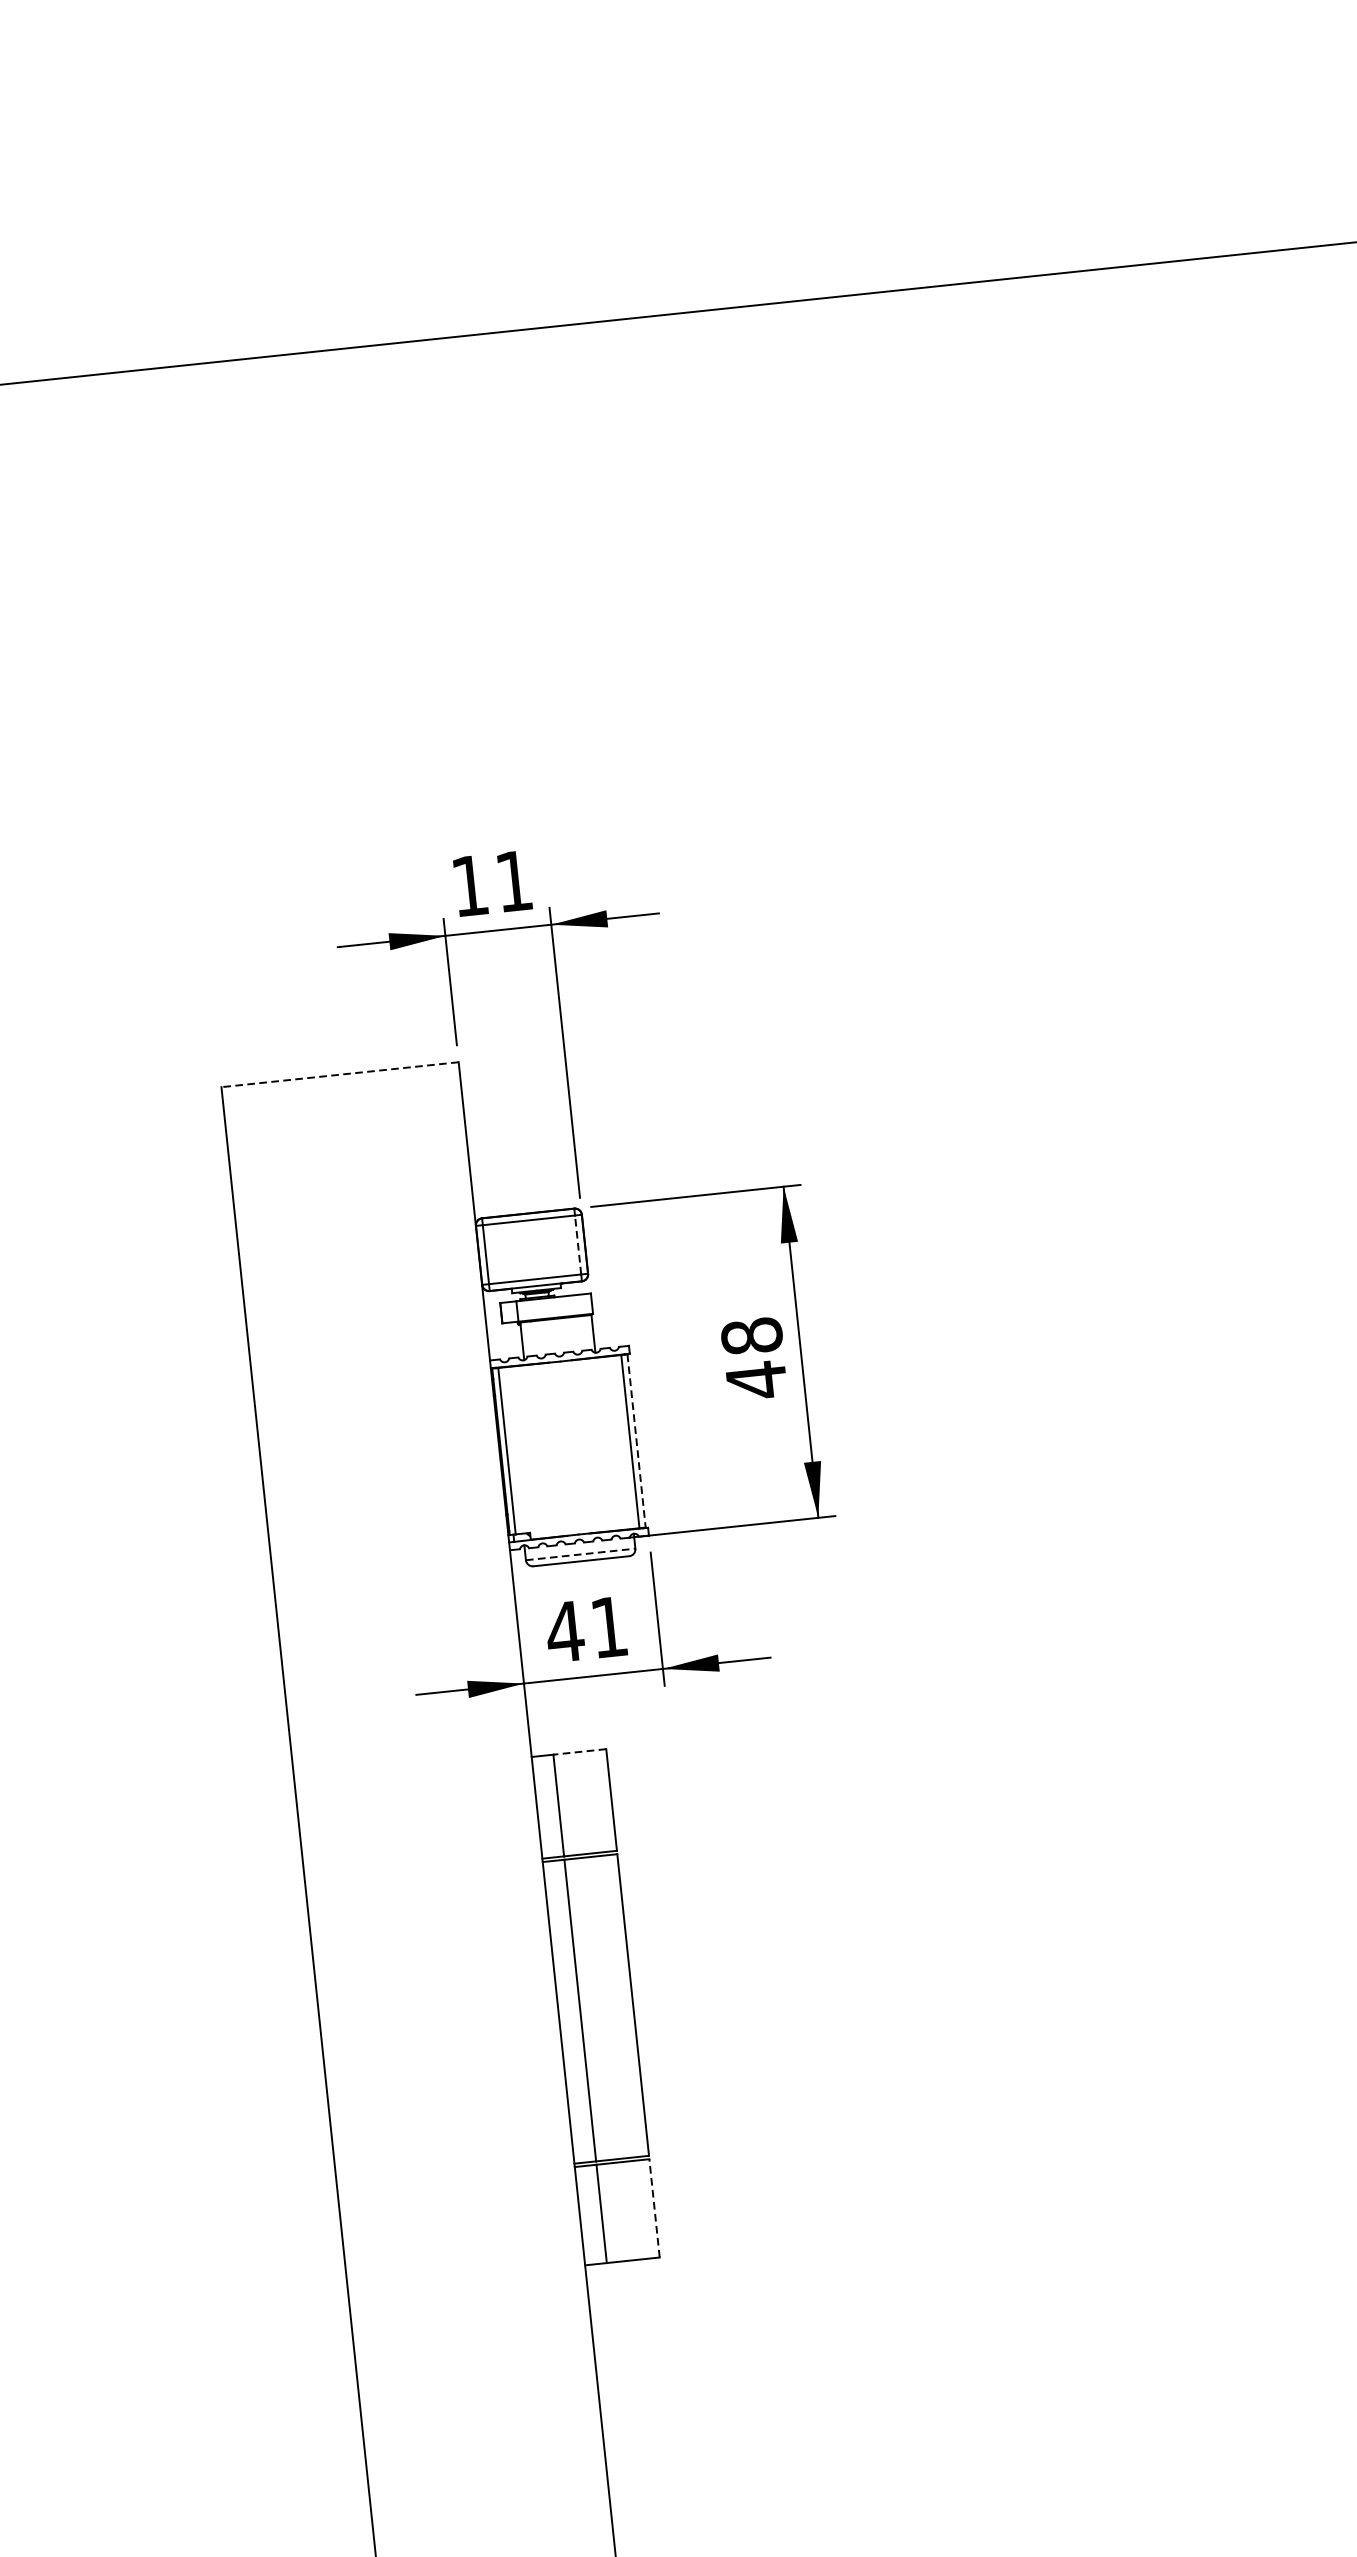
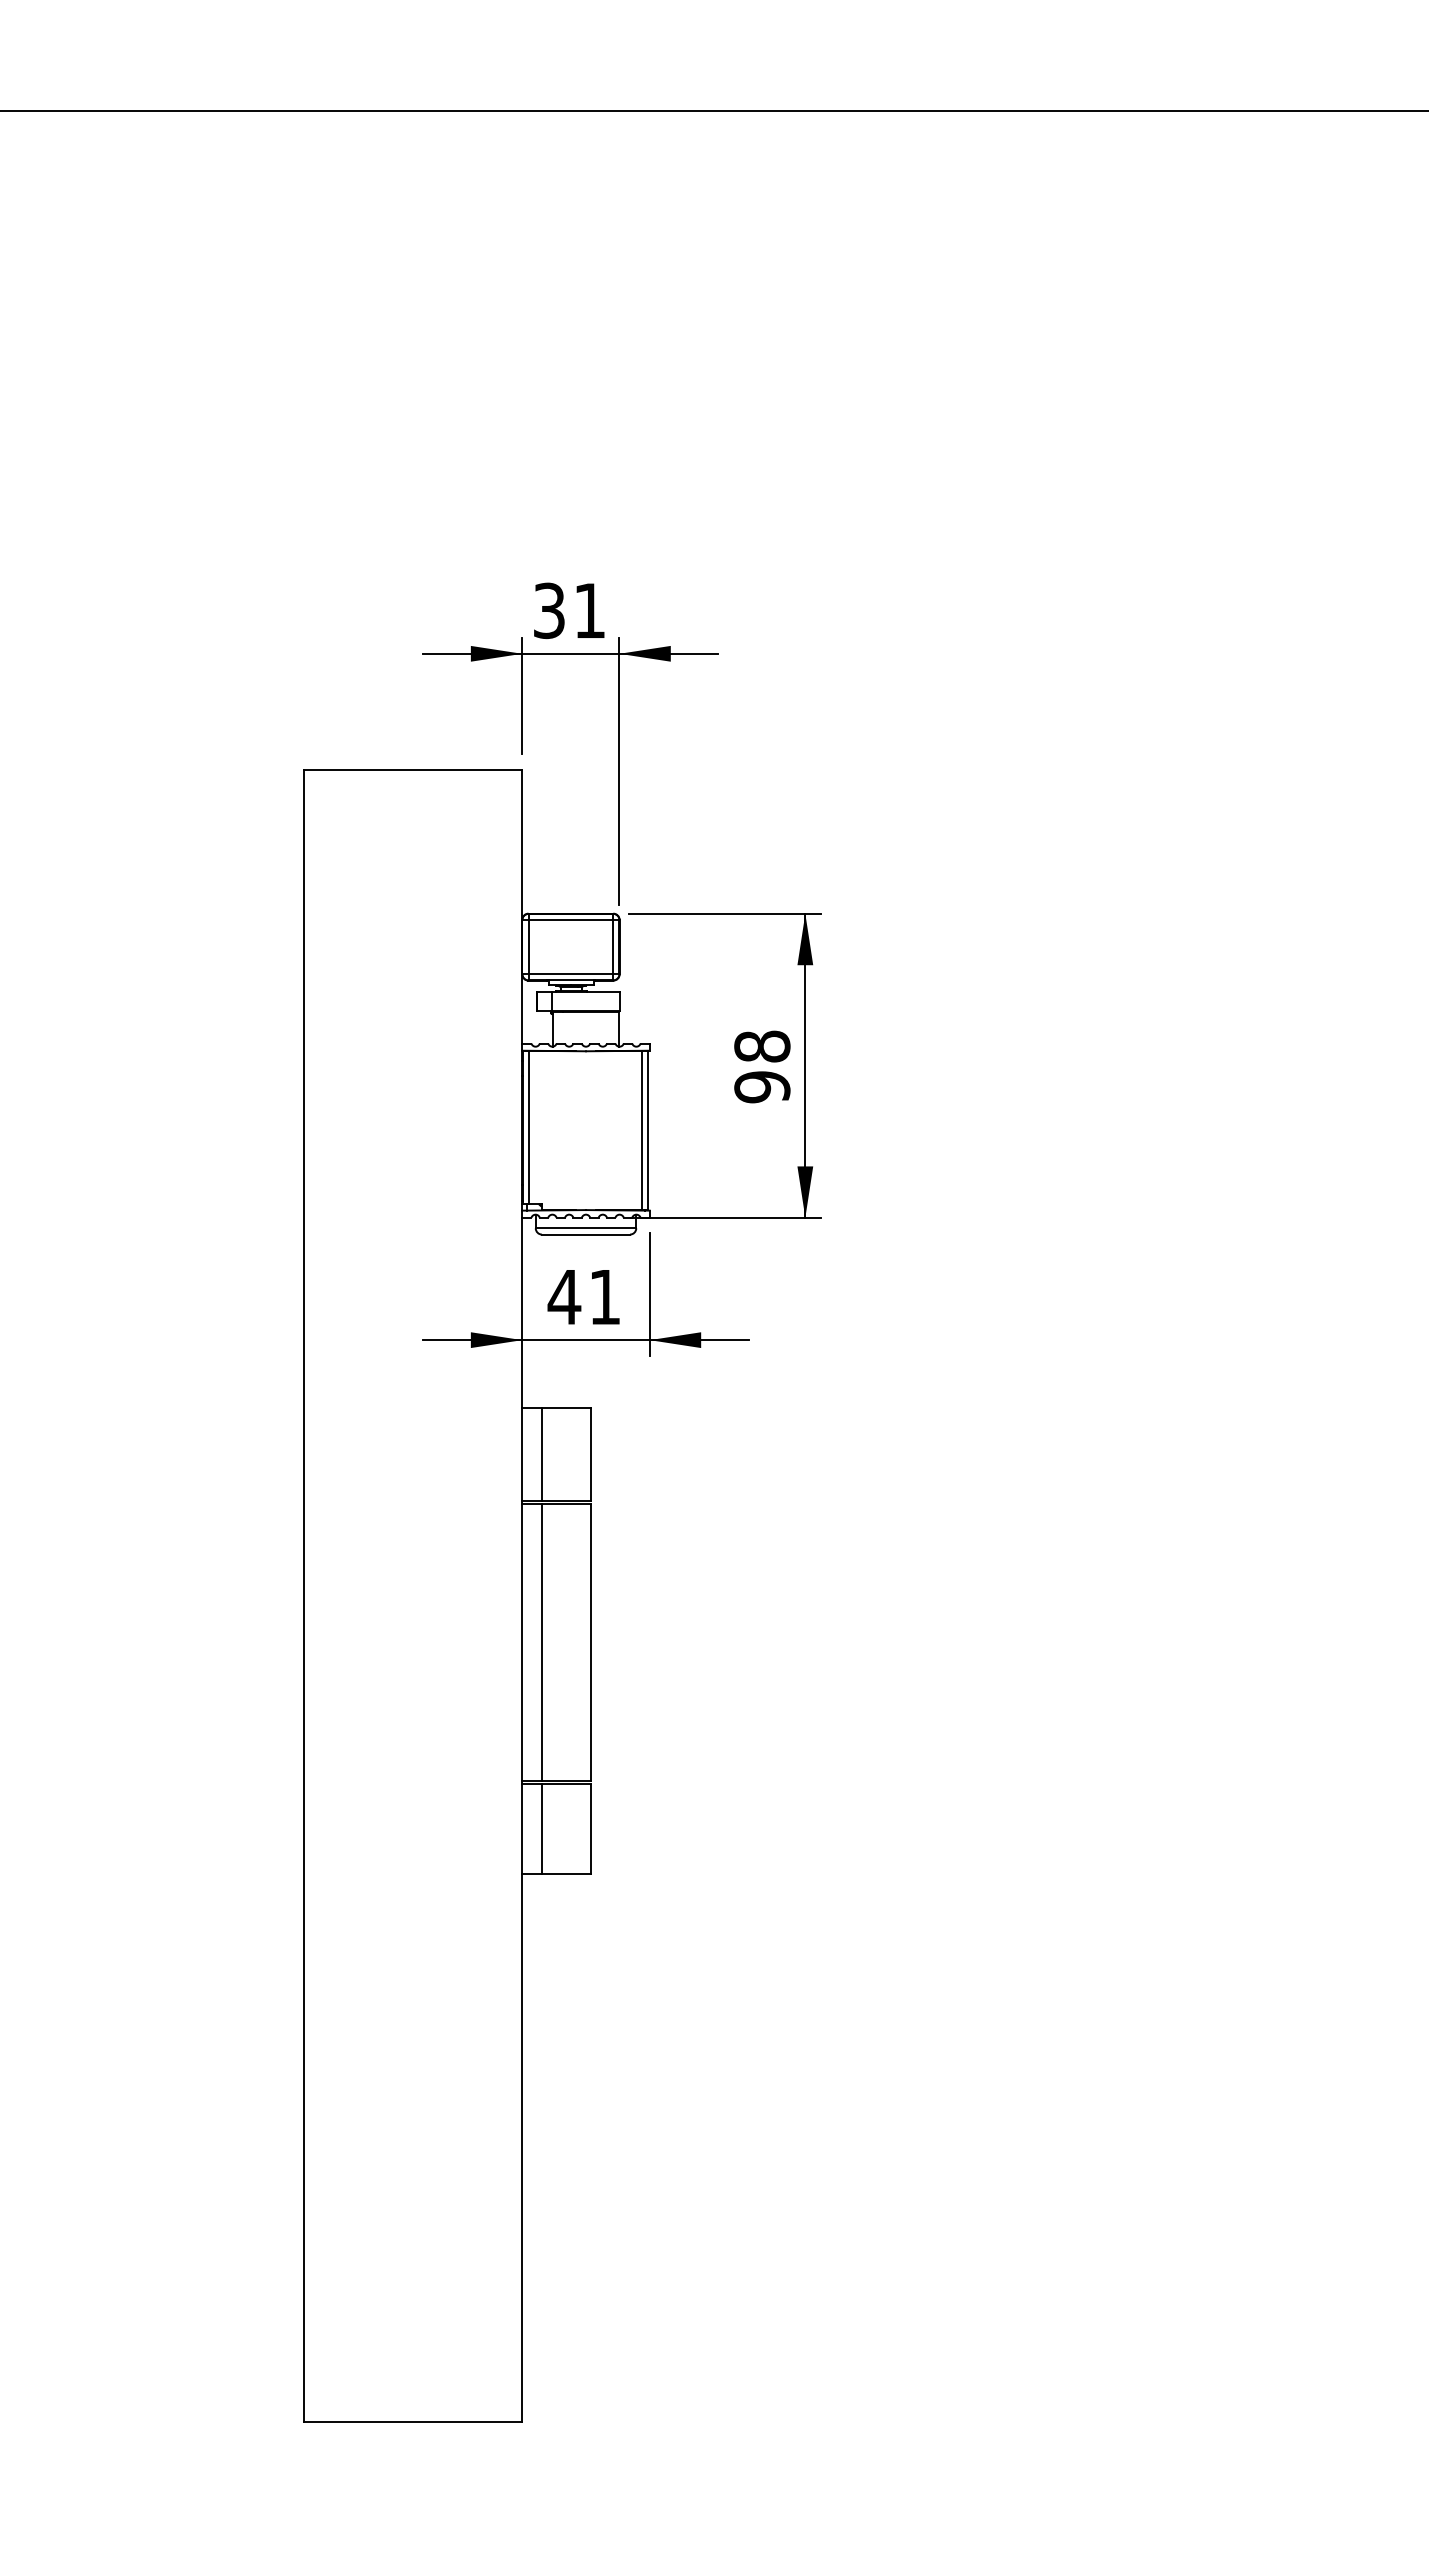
text: (470, 885) -> (549, 610), 11 -> 31
line: (340, 1074) -> (413, 769), dashed -> solid
line: (578, 1244) -> (613, 946), dashed -> solid
text: (756, 1380) -> (762, 1087), 48 -> 98
line: (636, 1441) -> (647, 1131), dashed -> solid
line: (581, 1554) -> (586, 1228), dashed -> solid
line: (578, 1751) -> (565, 1407), dashed -> solid
line: (654, 2207) -> (590, 1828), dashed -> solid

